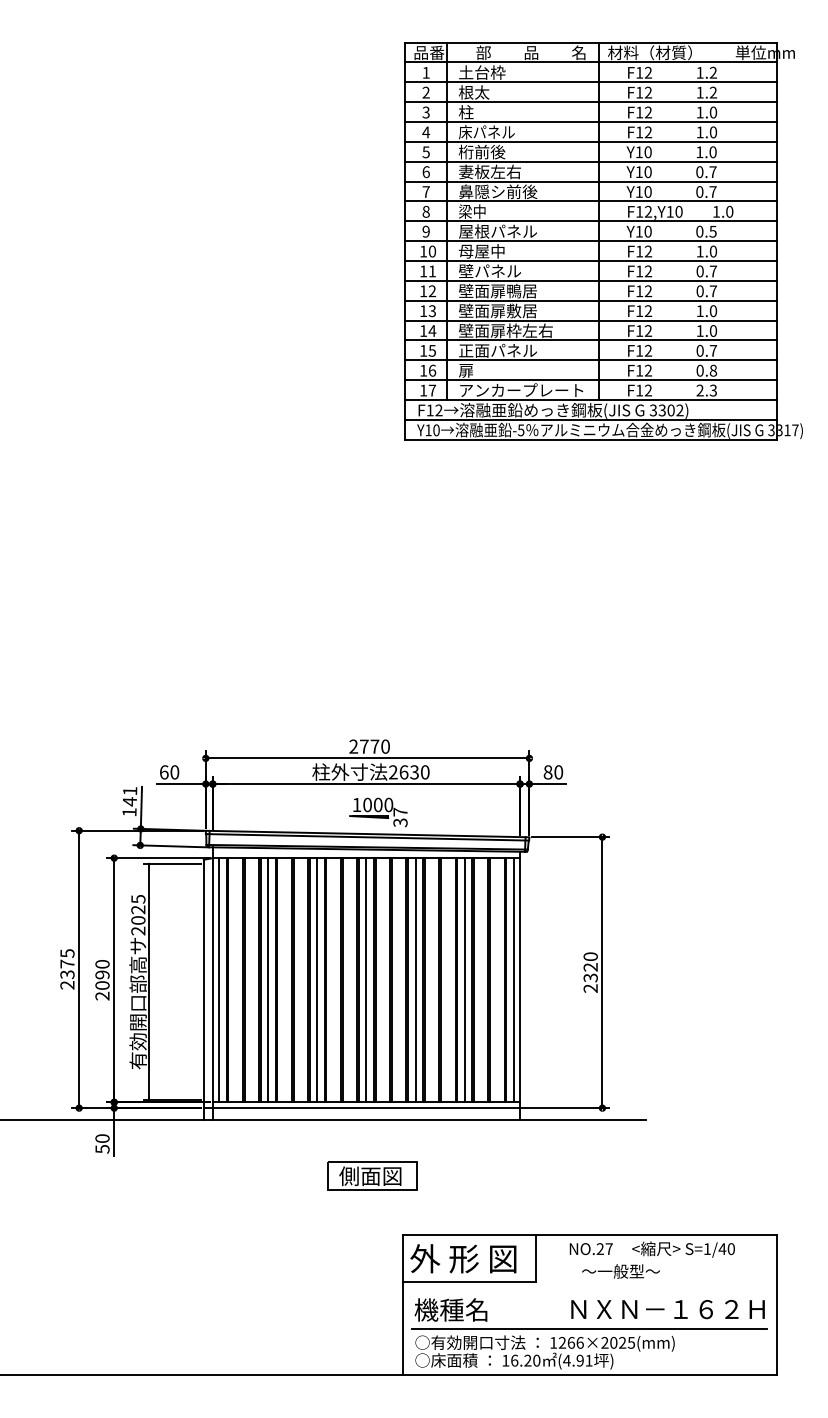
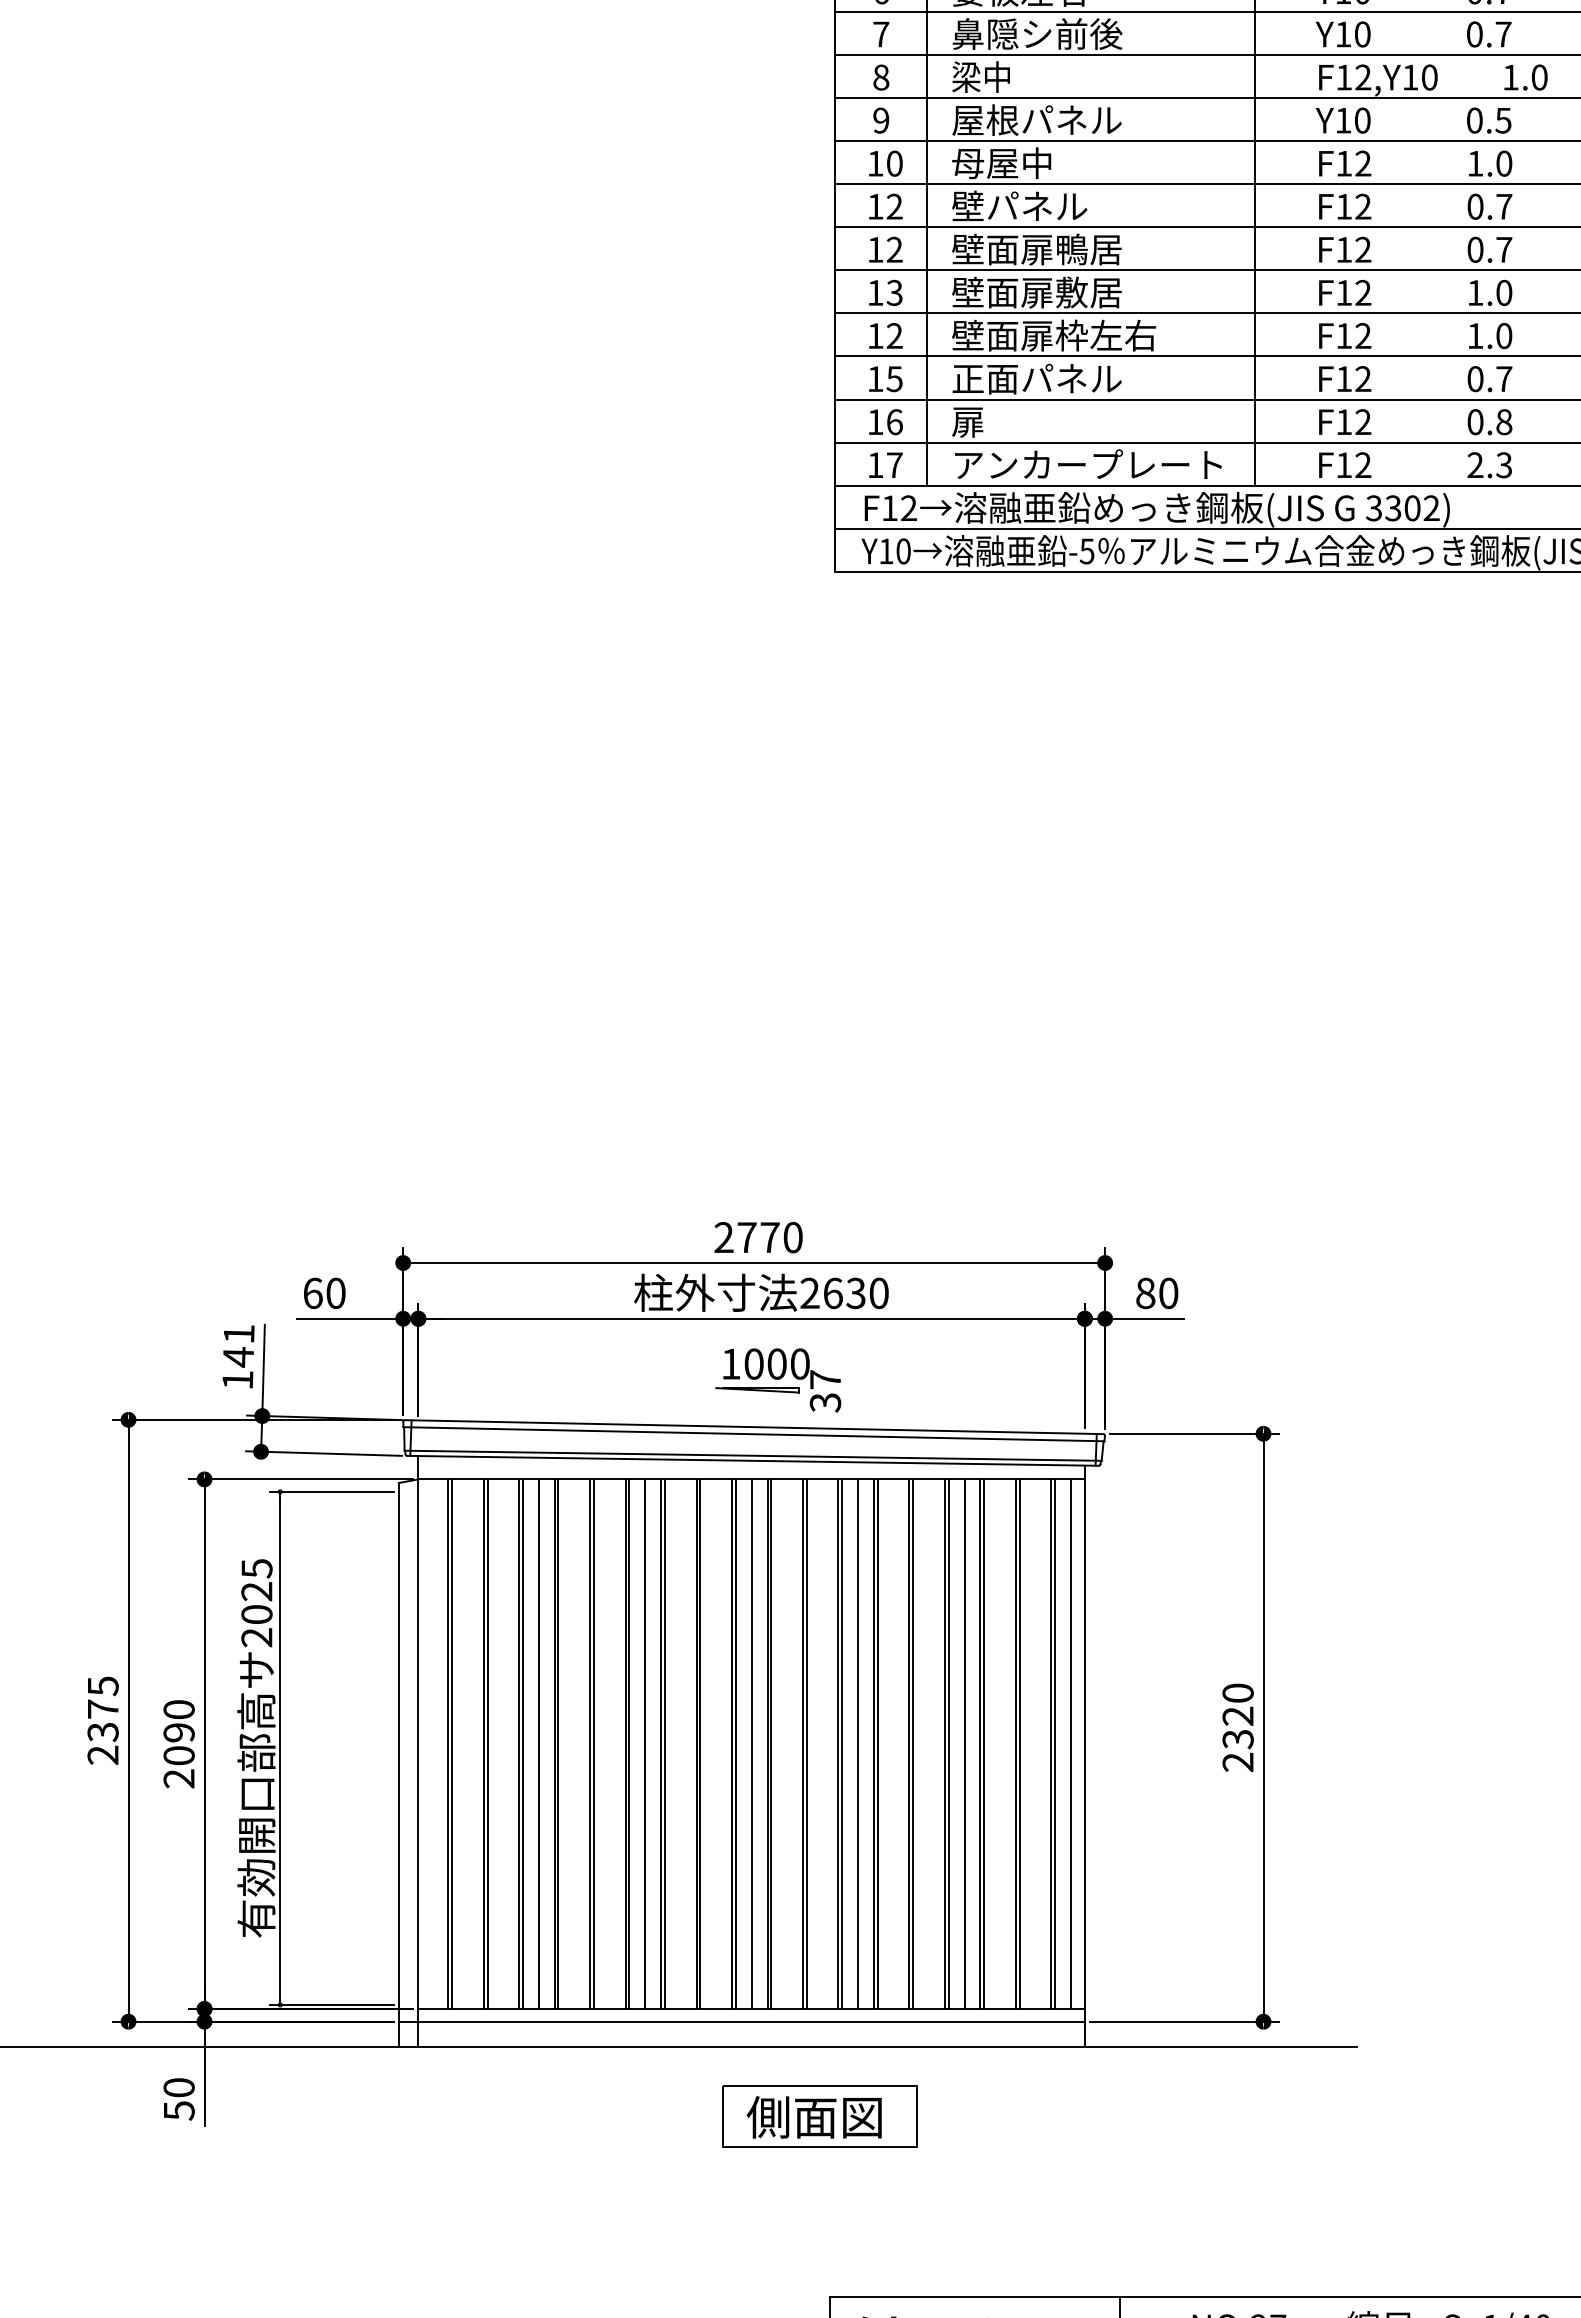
text: (432, 271) -> (894, 206), 11 -> 12
text: (432, 330) -> (894, 334), 14 -> 12
line: (219, 980) -> (432, 1744), removed
part: (372, 1175) -> (819, 2115), moved

